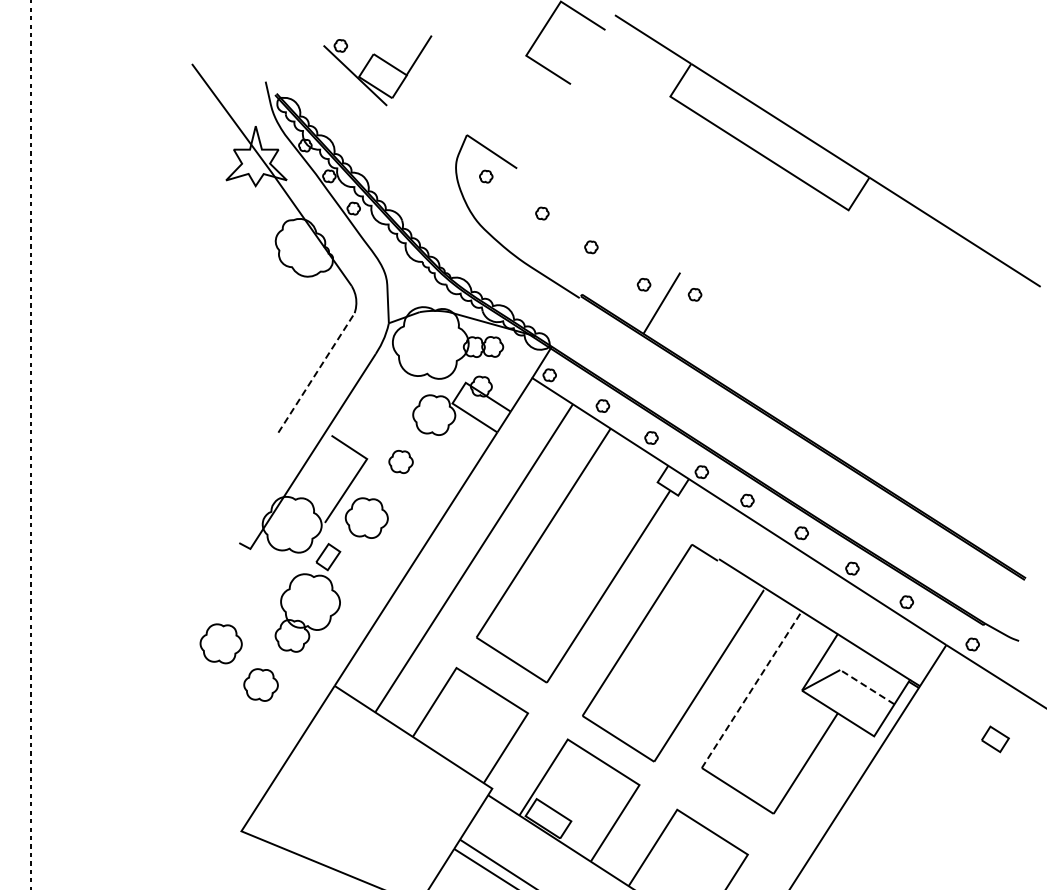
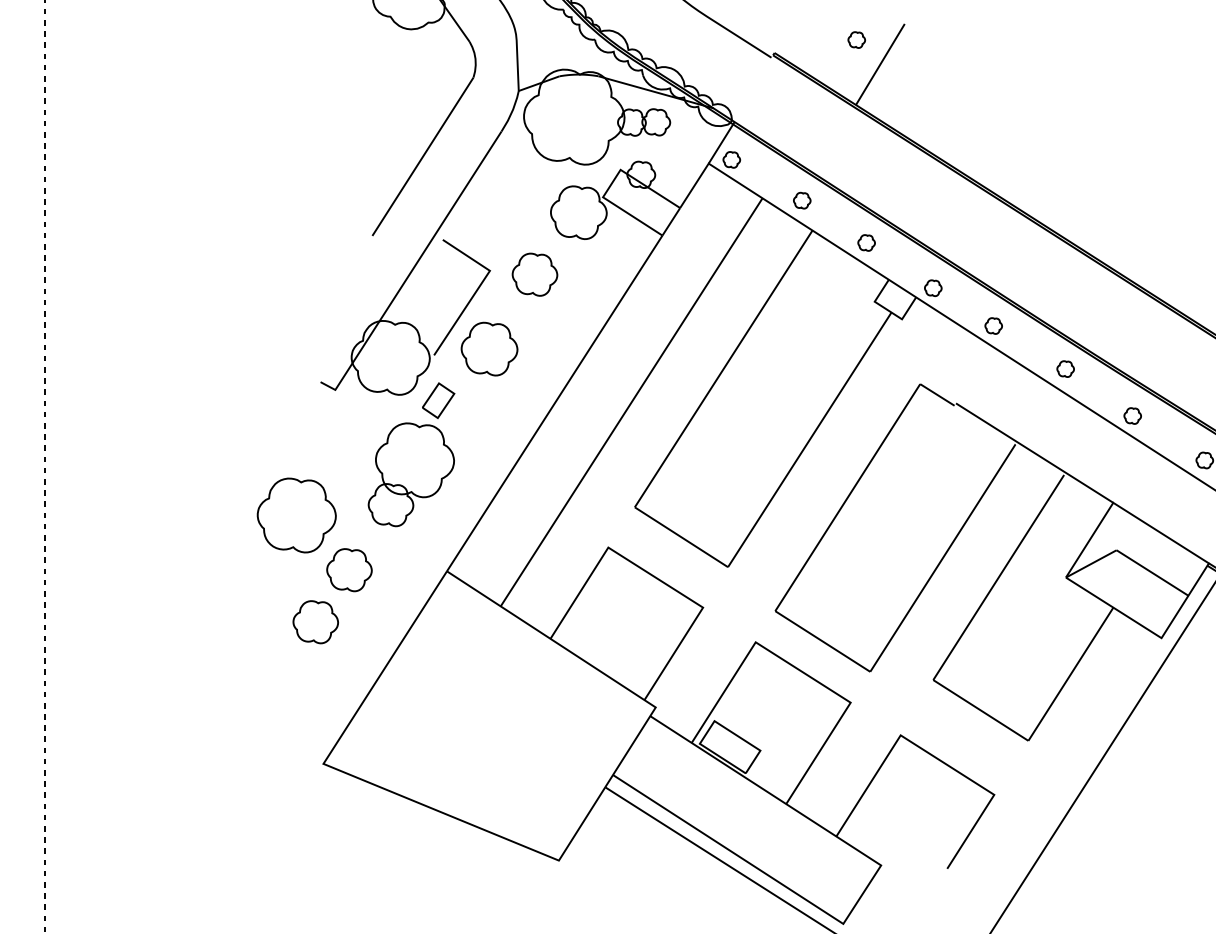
part: (694, 294) -> (923, 52), removed
line: (316, 372) -> (422, 156), dashed -> solid
part: (400, 461) -> (534, 274), size x1.43
part: (220, 643) -> (295, 515), size x1.43
line: (866, 686) -> (1151, 572), dashed -> solid
line: (751, 690) -> (999, 577), dashed -> solid
part: (235, 724) -> (315, 622), added

